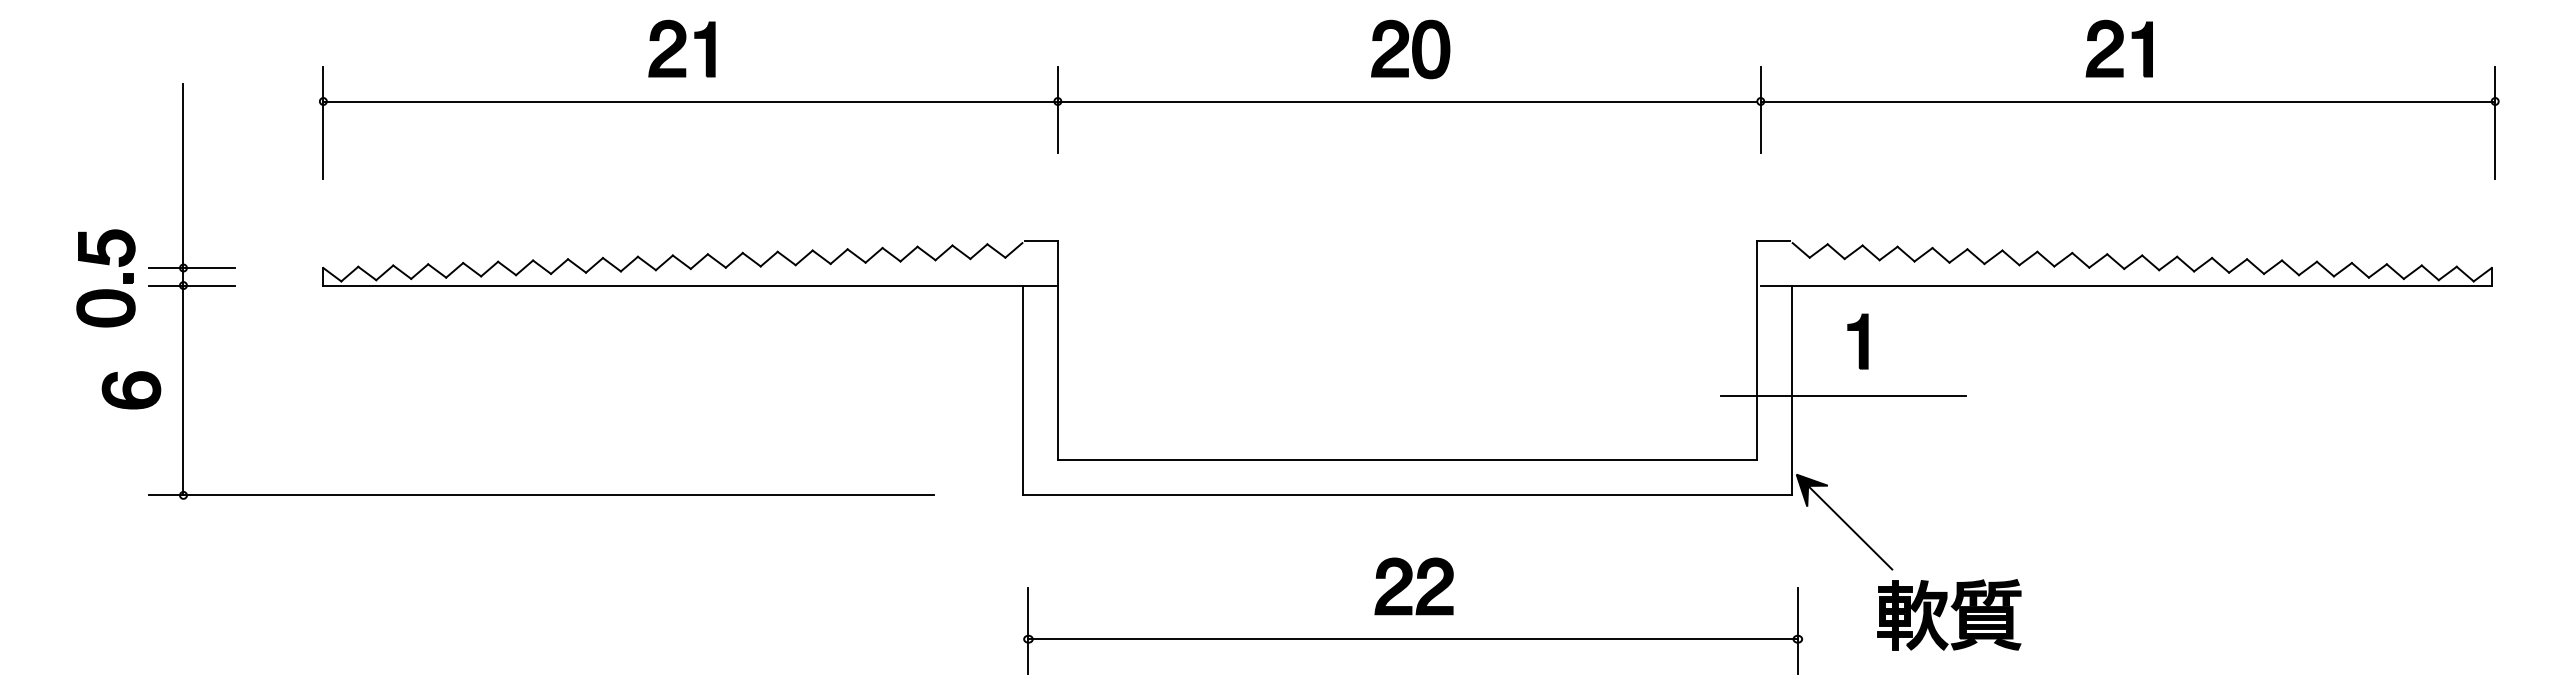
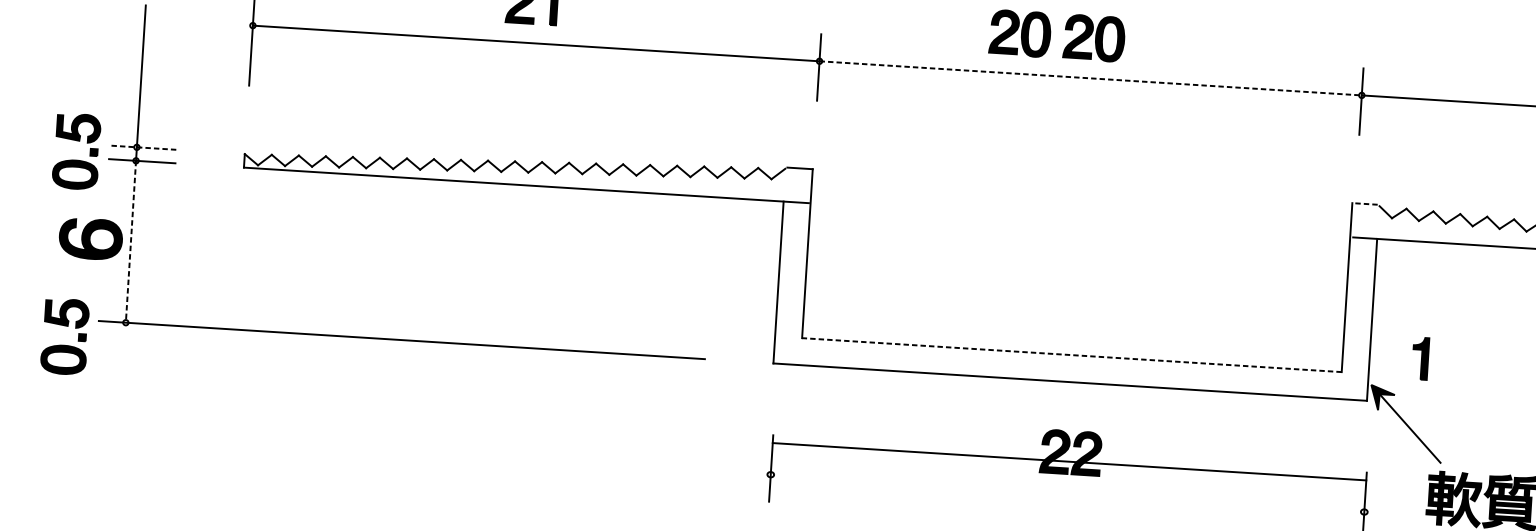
part: (1314, 49) -> (1020, 33), added
line: (1407, 101) -> (1089, 78), solid -> dashed
line: (1773, 241) -> (1364, 204), solid -> dashed
line: (191, 268) -> (143, 148), solid -> dashed
part: (1857, 341) -> (1420, 358), moved
part: (131, 390) -> (90, 239), size x1.4
line: (183, 390) -> (130, 241), solid -> dashed
line: (1843, 395) -> (1411, 326), removed
line: (1407, 460) -> (1071, 355), solid -> dashed
part: (105, 529) -> (64, 345), added
line: (1412, 639) -> (1069, 461), moved

